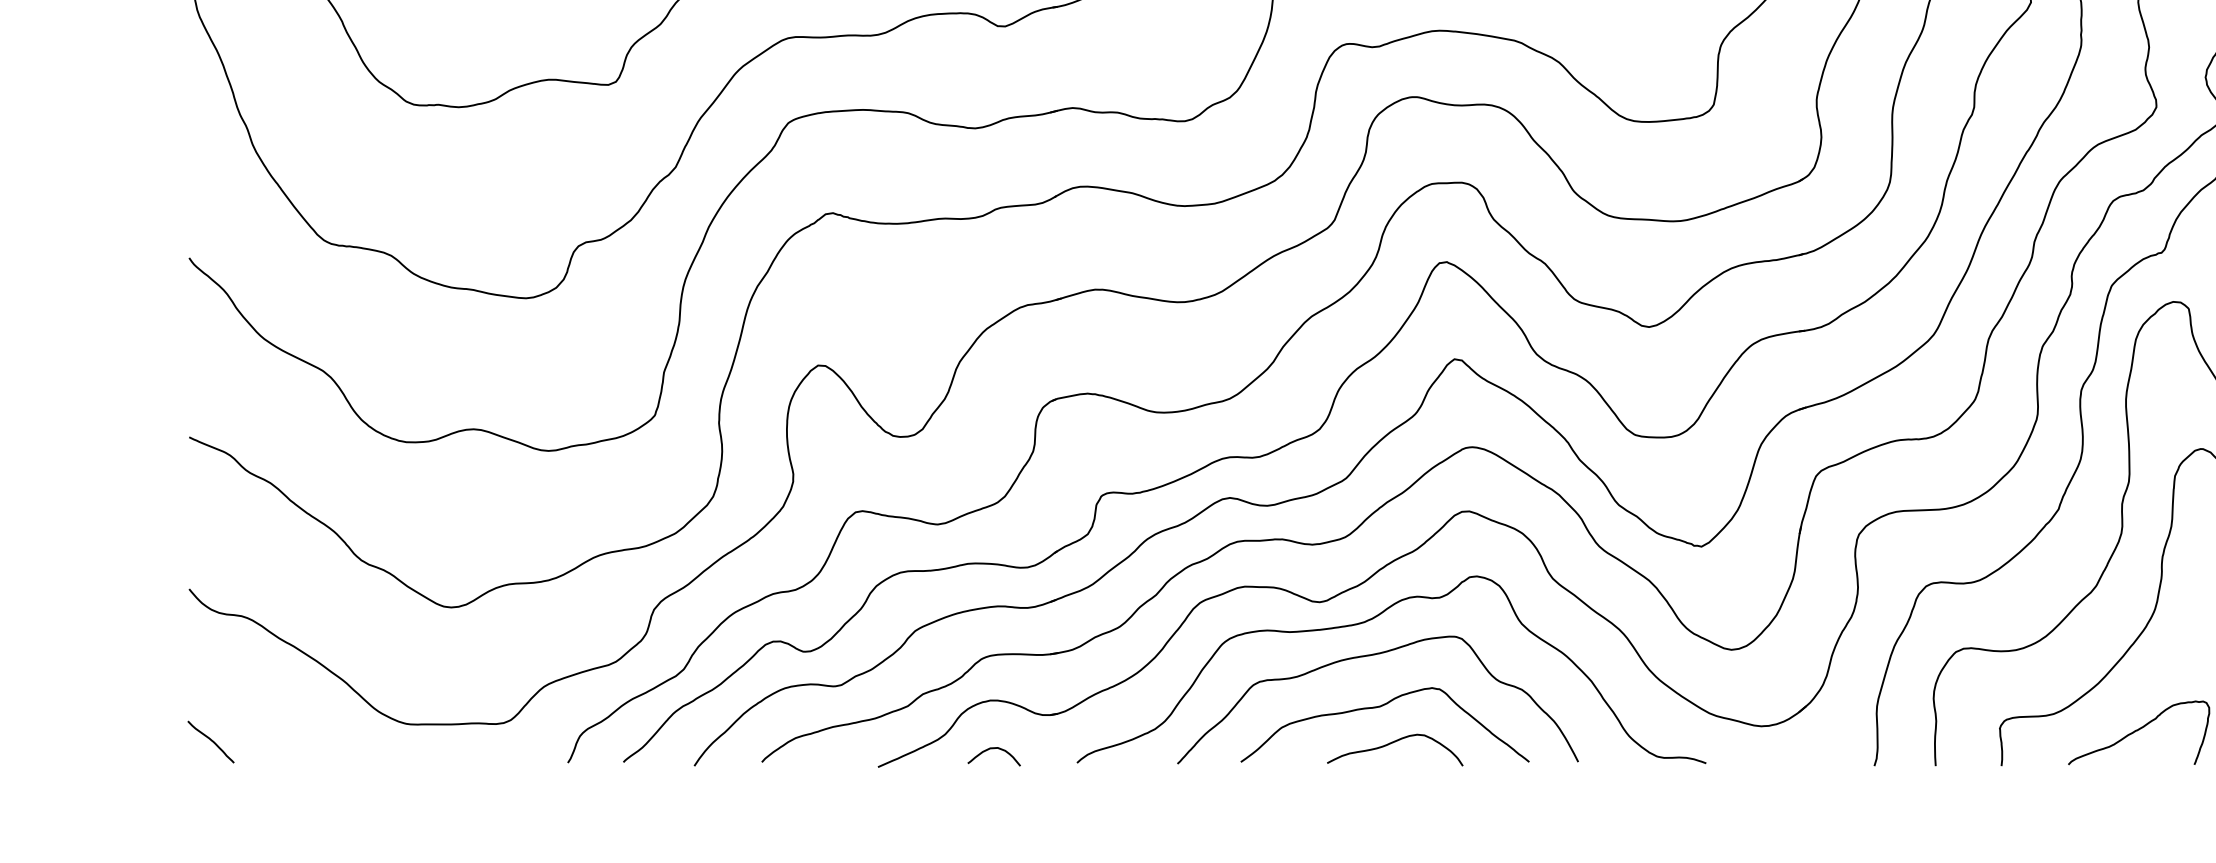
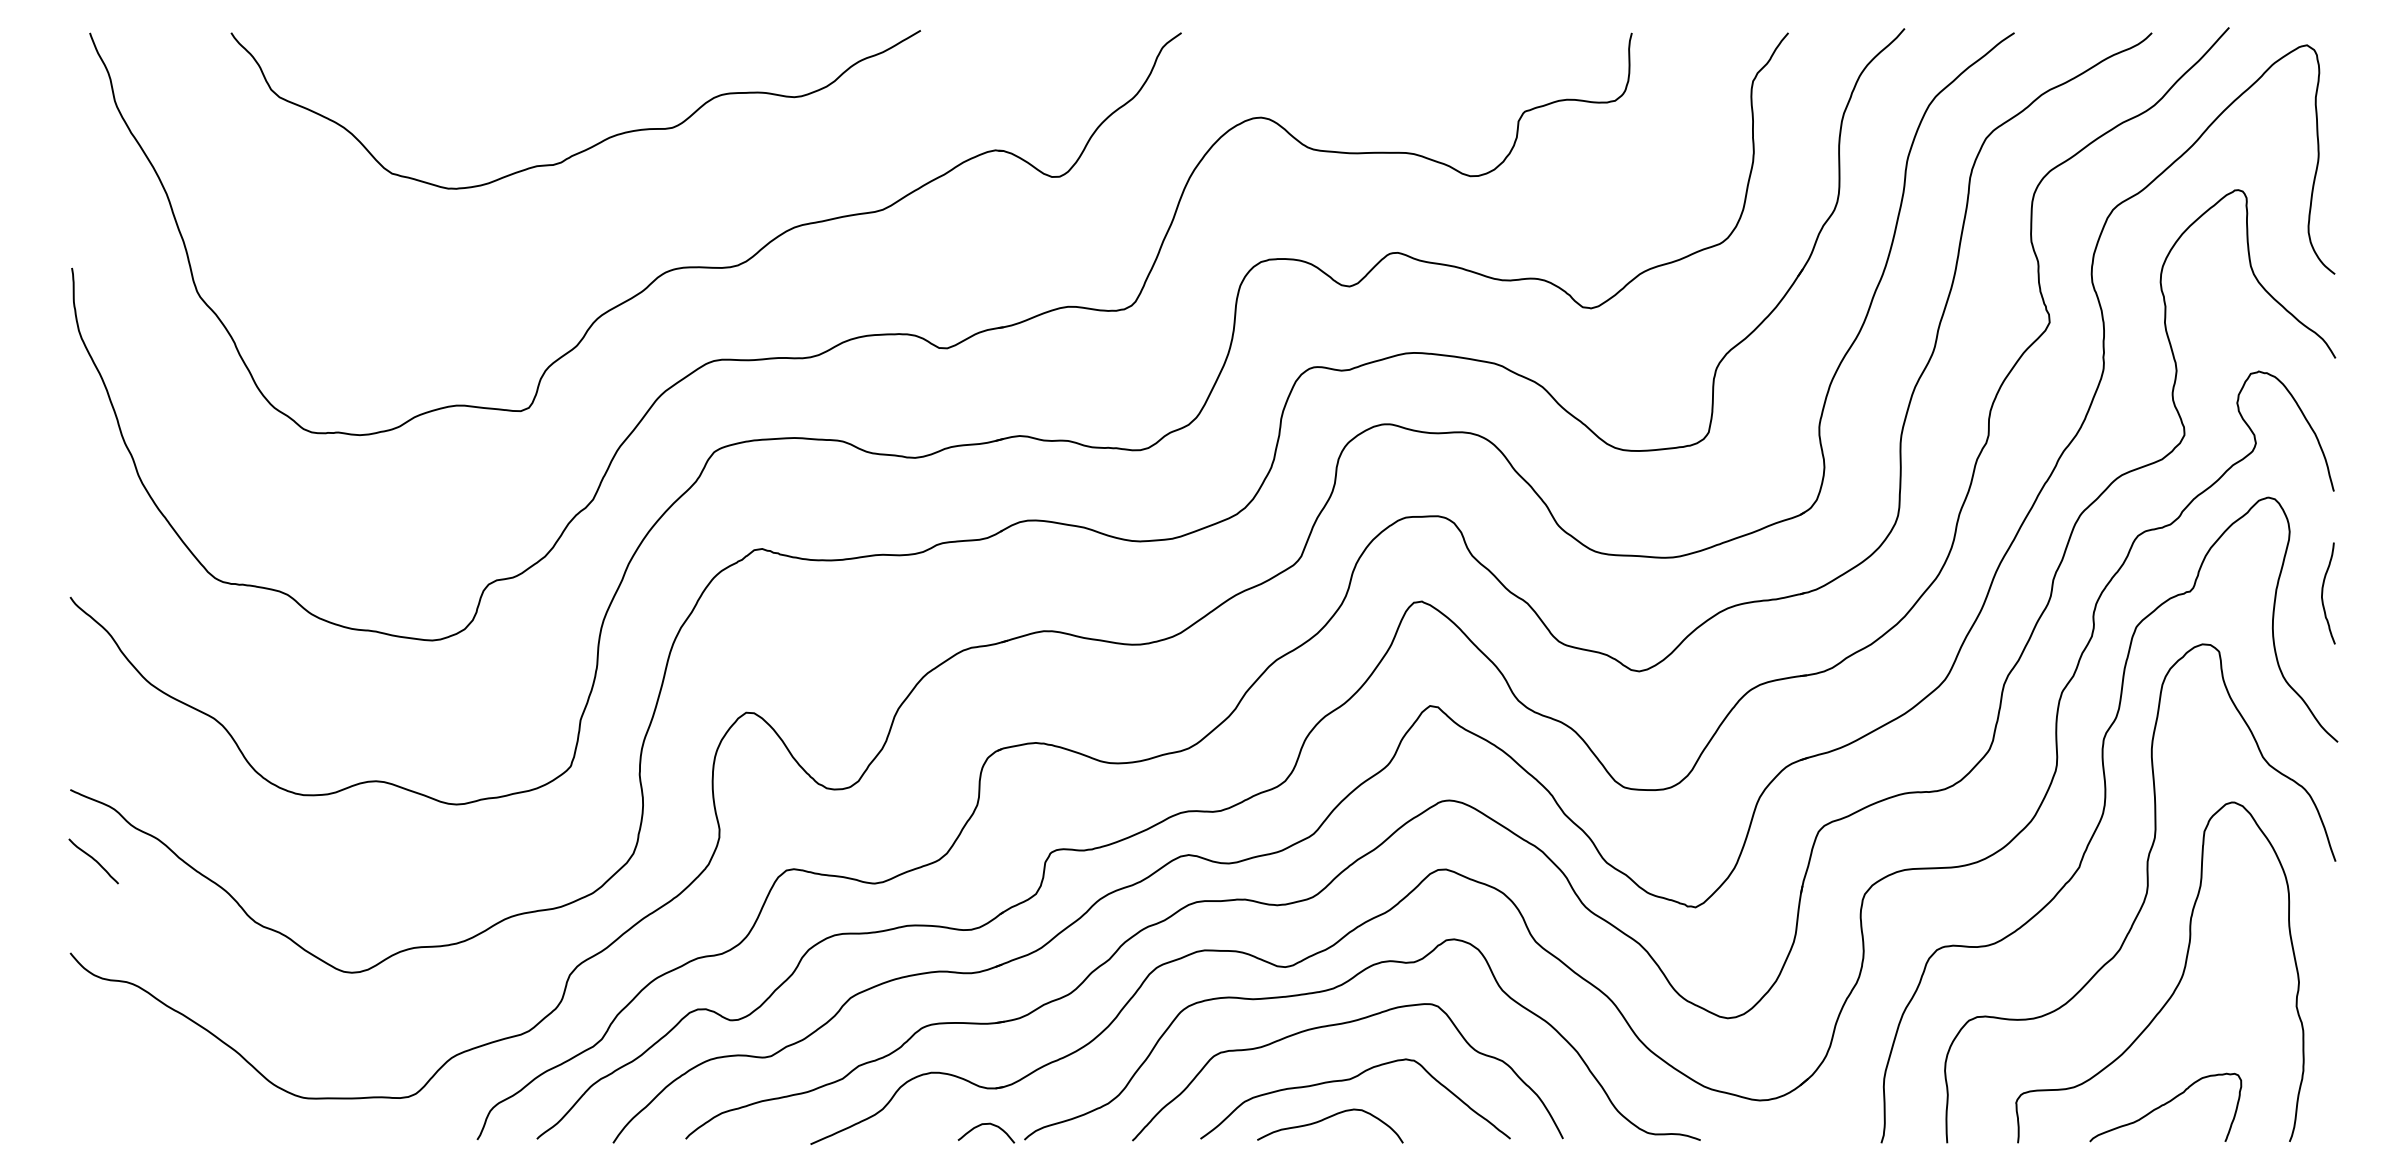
curve: (210, 741) -> (93, 860), moved
curve: (1391, 744) -> (1326, 1119), moved
curve: (994, 748) -> (986, 1124), moved

